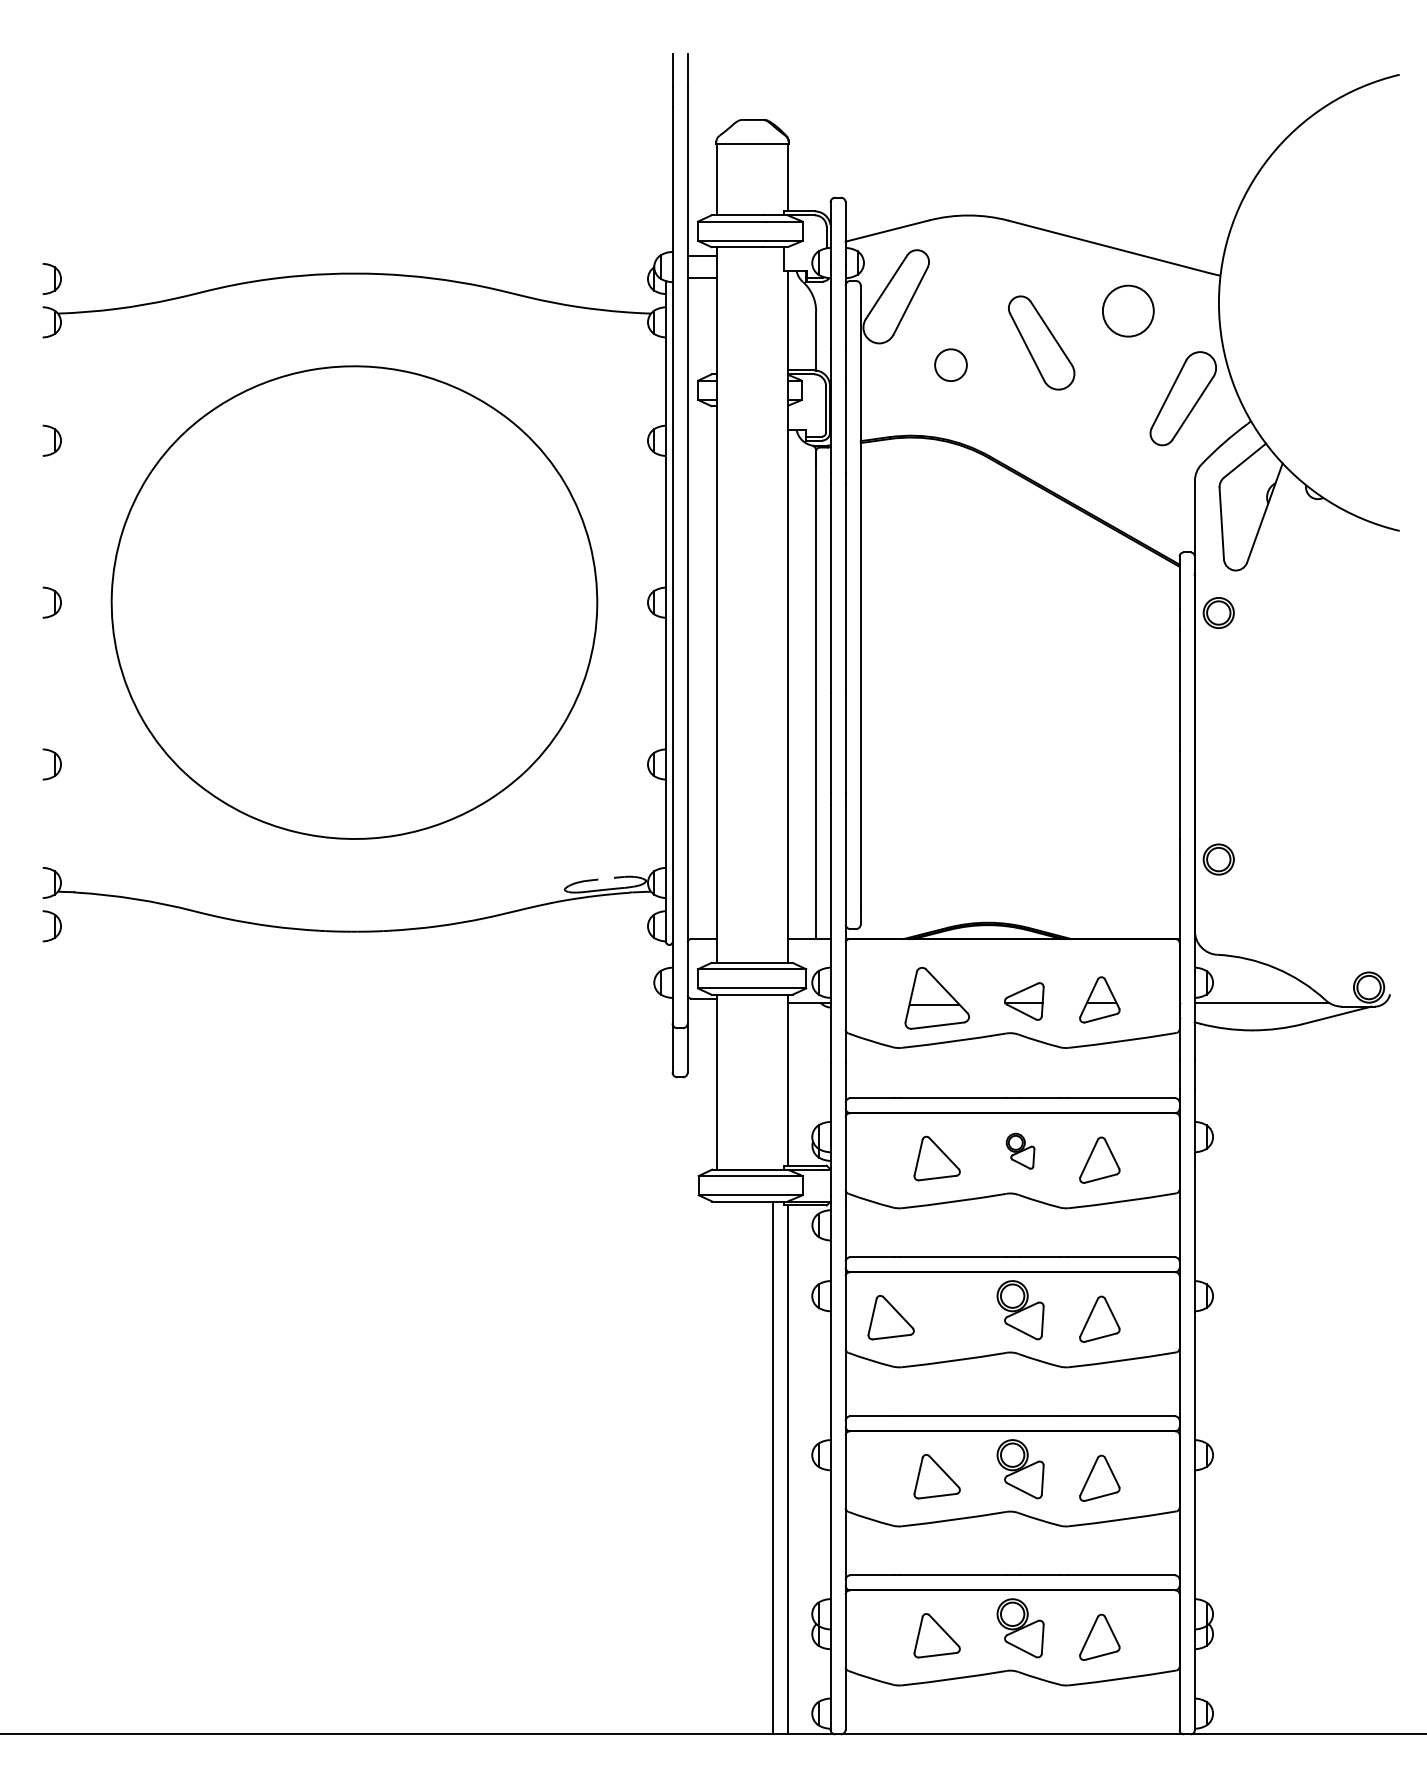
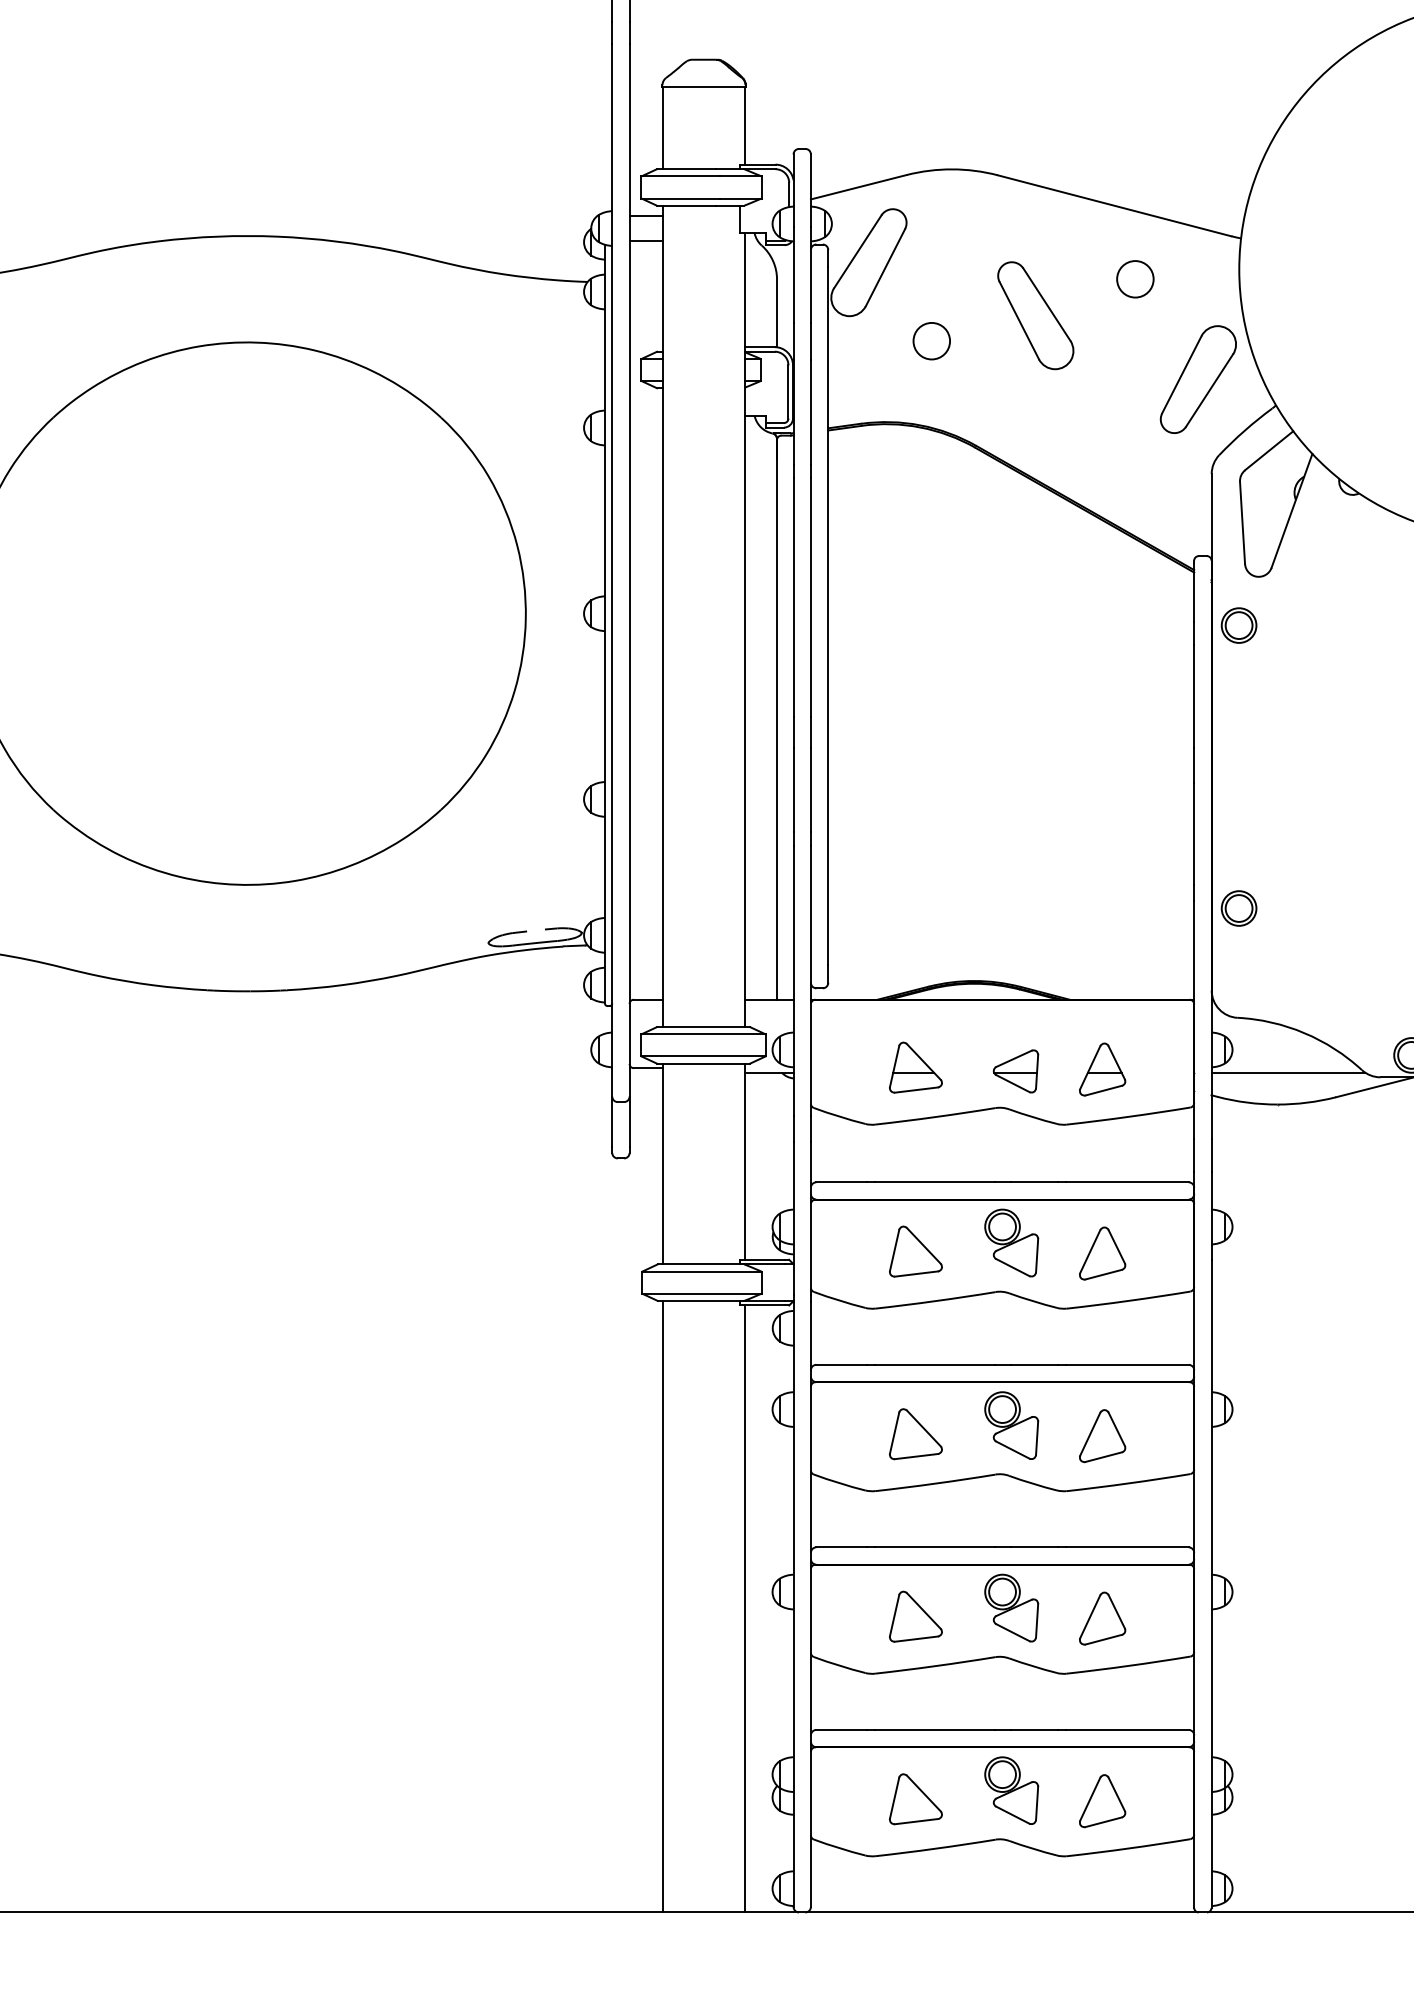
circle: (1128, 311) -> (1135, 279), size x0.62
part: (936, 997) -> (915, 1066), size x0.71
part: (1020, 1151) -> (1011, 1243), size x1.67
part: (890, 1317) -> (915, 1434), moved
line: (773, 1467) -> (663, 1606), moved

